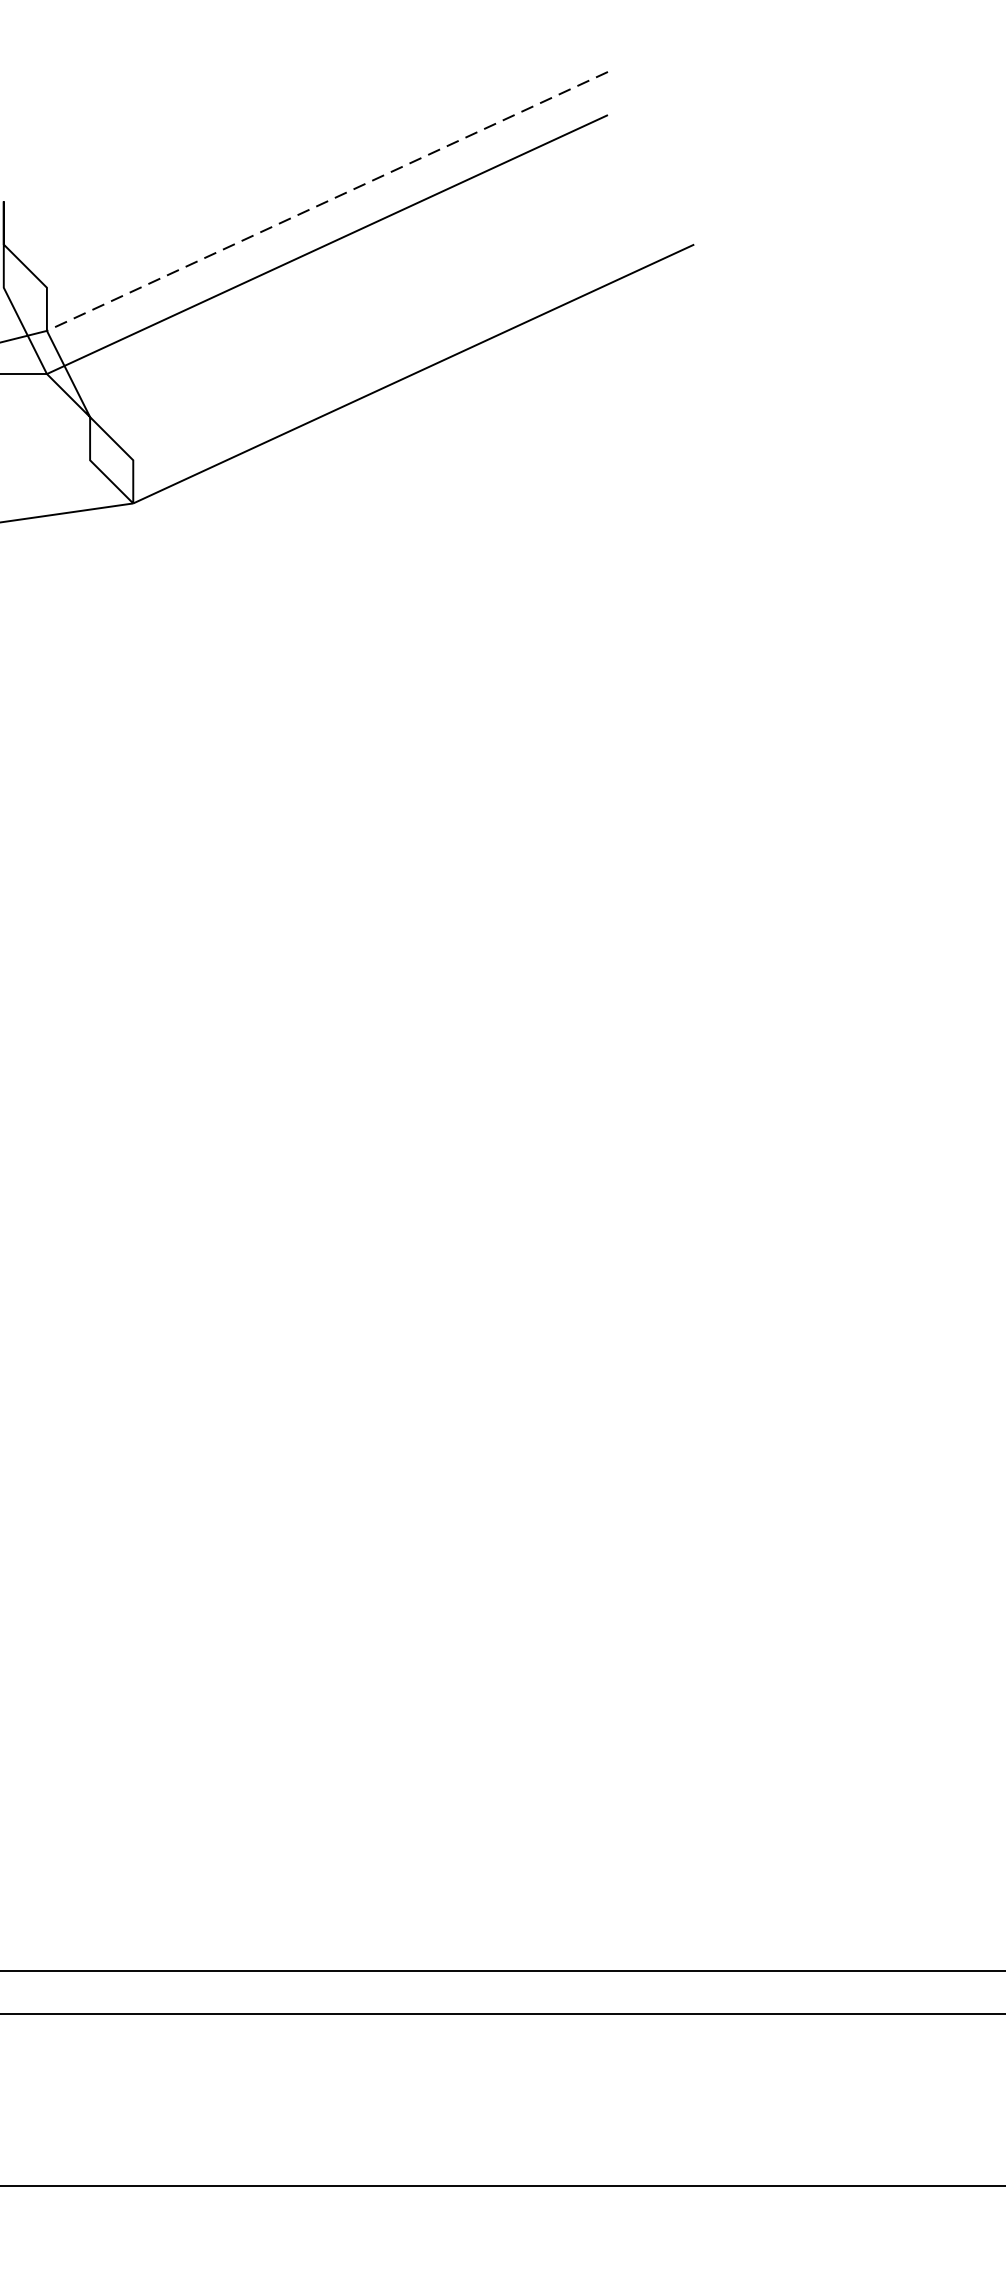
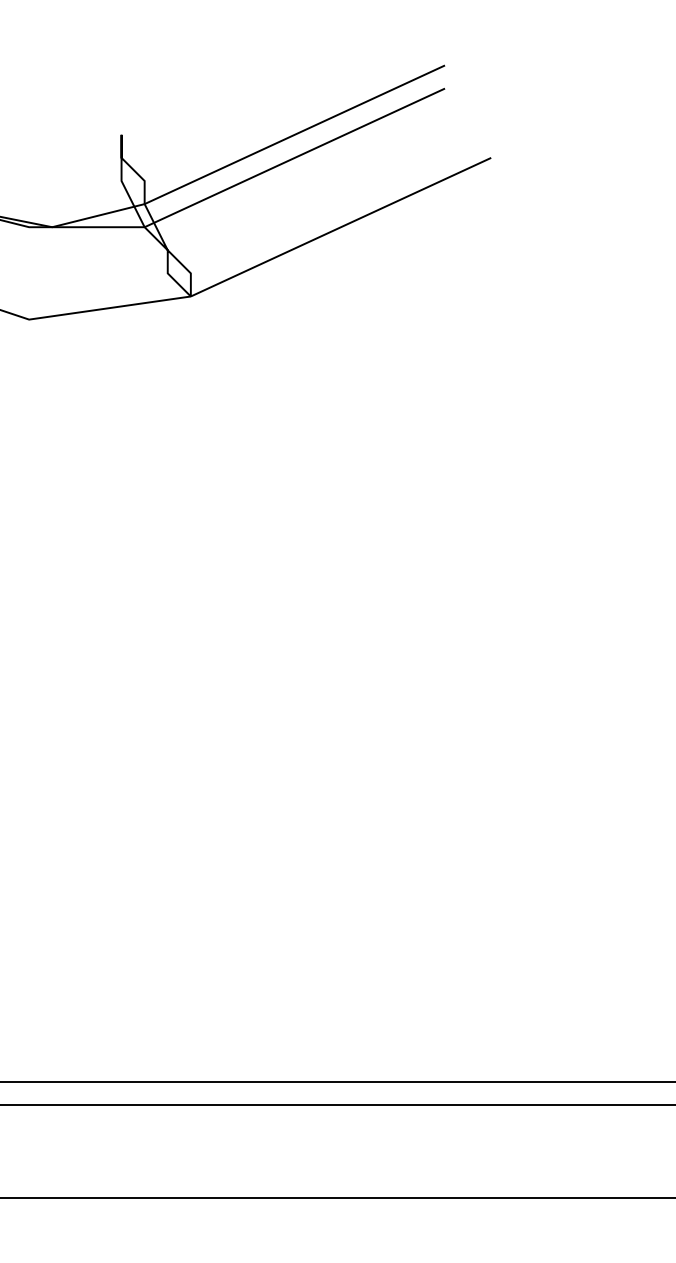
line: (326, 202) -> (294, 135), dashed -> solid

